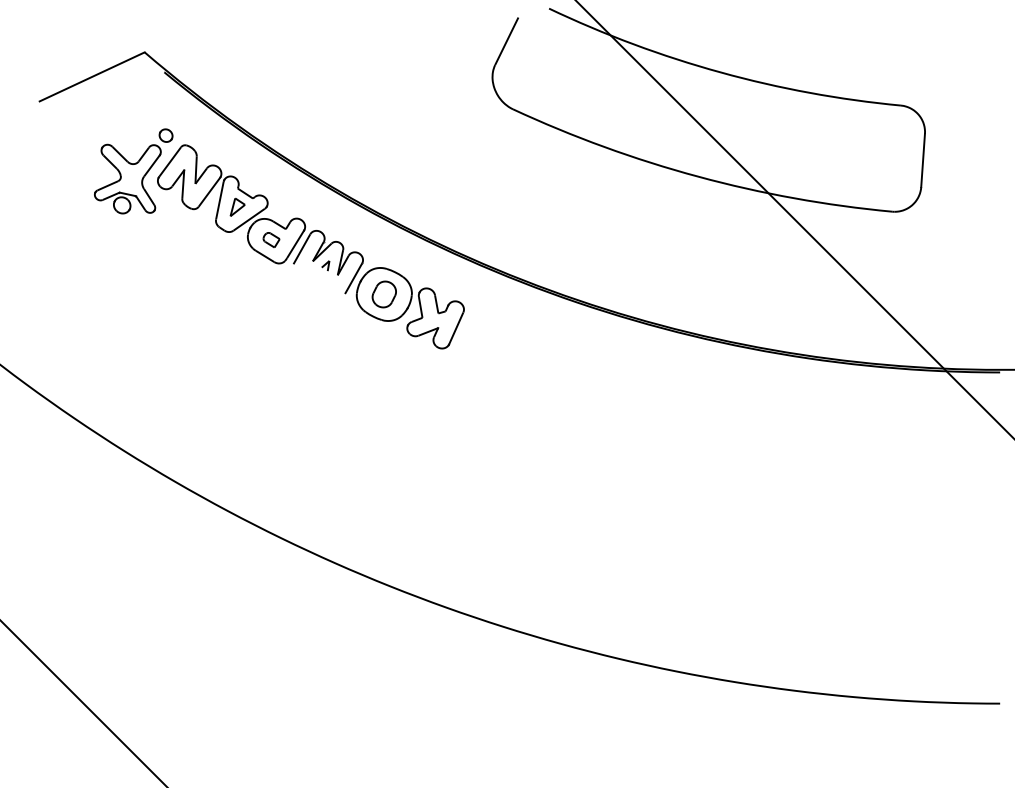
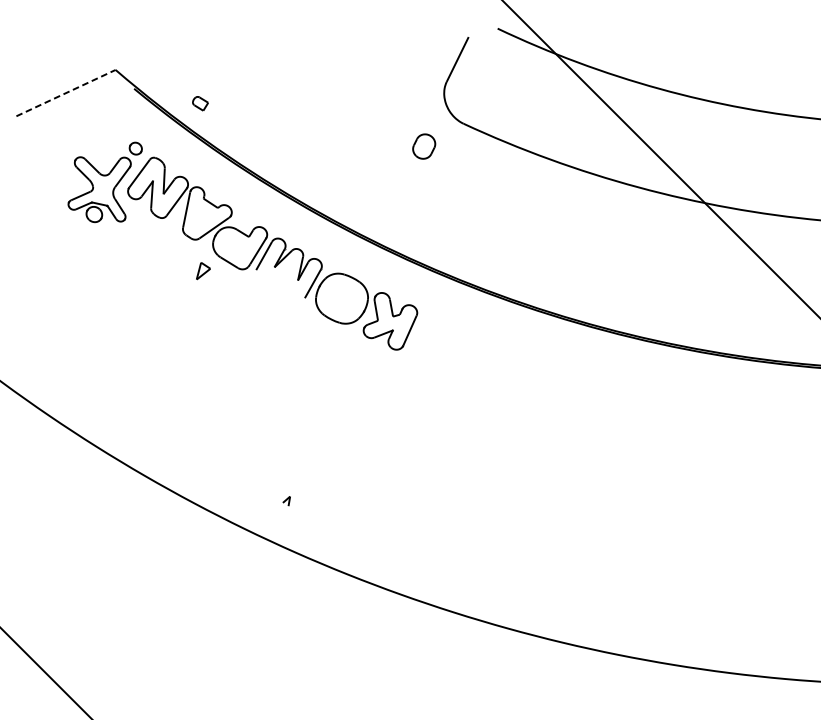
line: (92, 76) -> (66, 92), solid -> dashed
part: (237, 206) -> (203, 270), moved
part: (271, 239) -> (200, 103), moved
part: (325, 265) -> (286, 500), moved
part: (383, 294) -> (423, 146), moved

